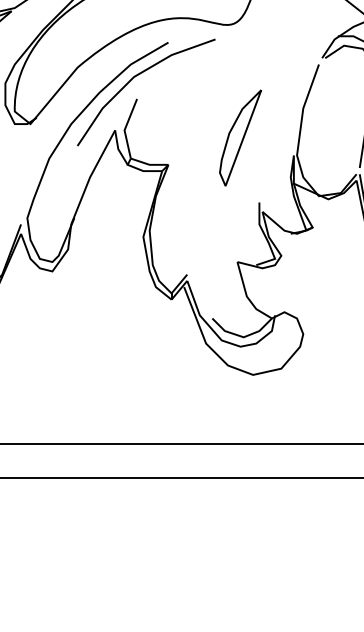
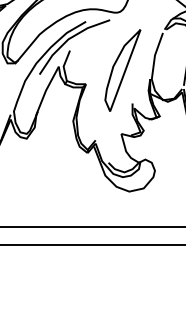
part: (239, 137) -> (122, 70), size x1.67

